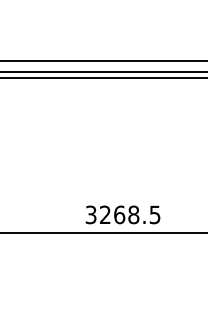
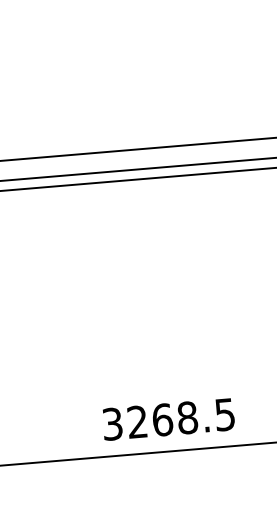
text: (122, 214) -> (167, 418), moved

